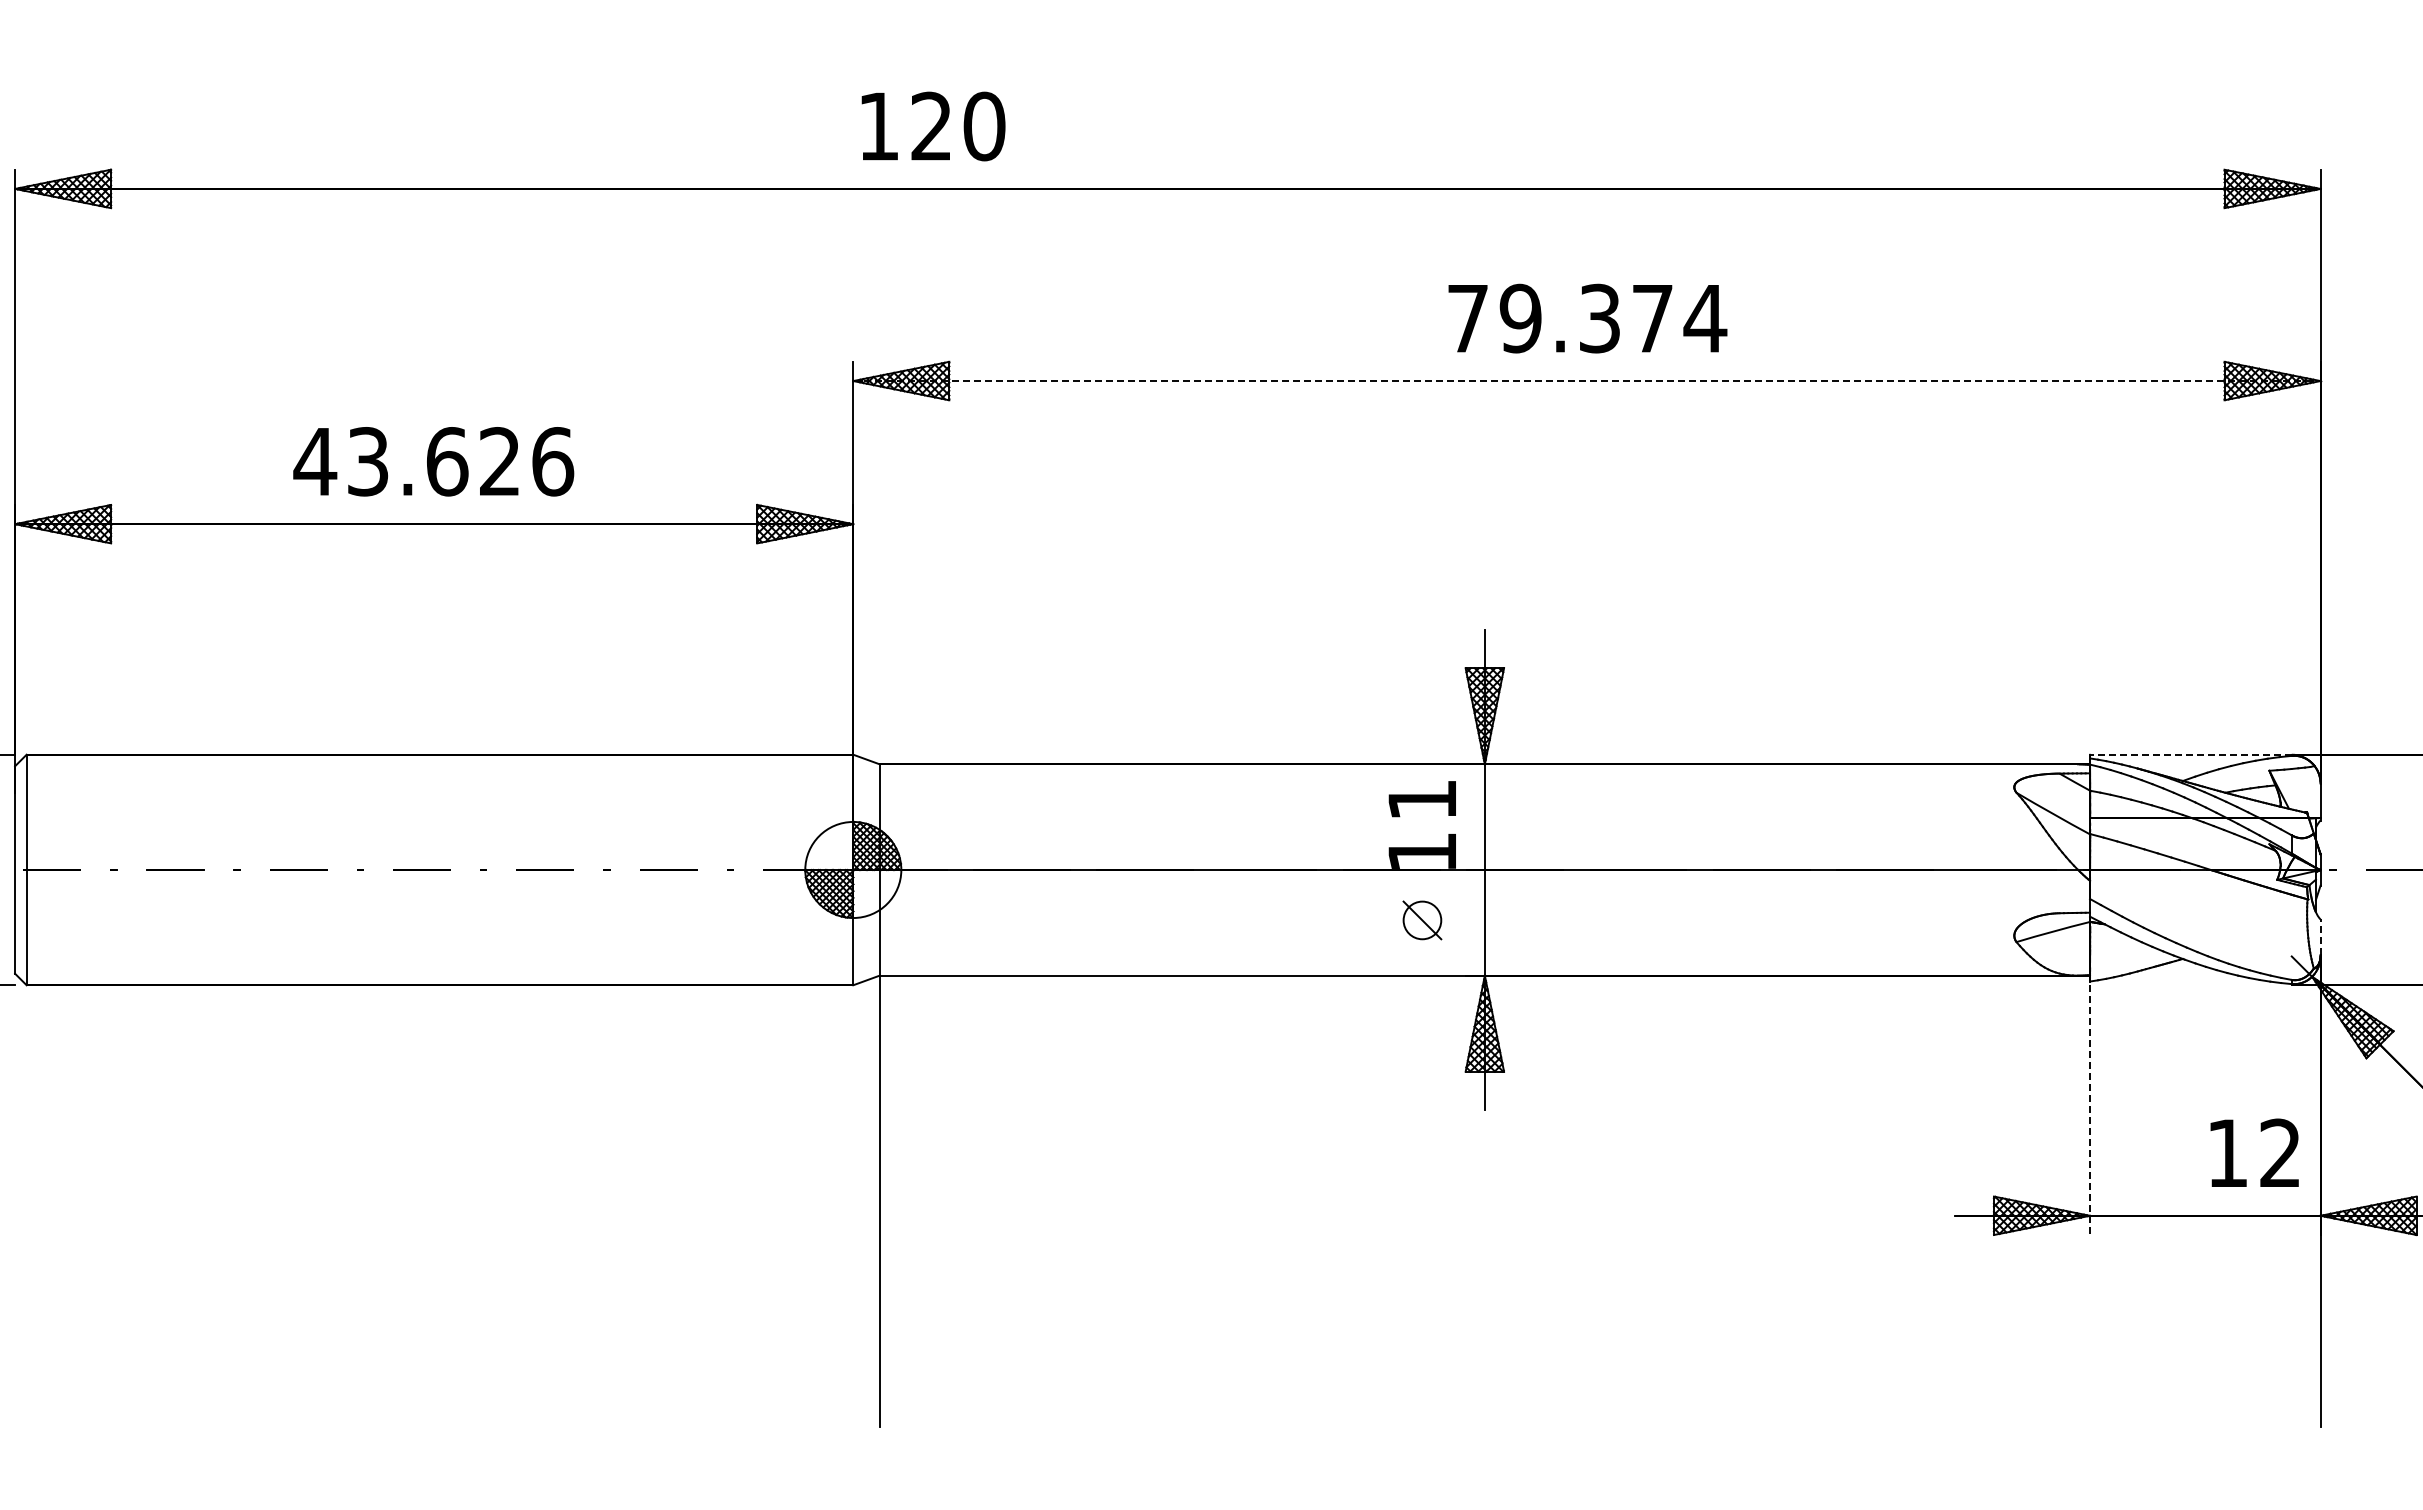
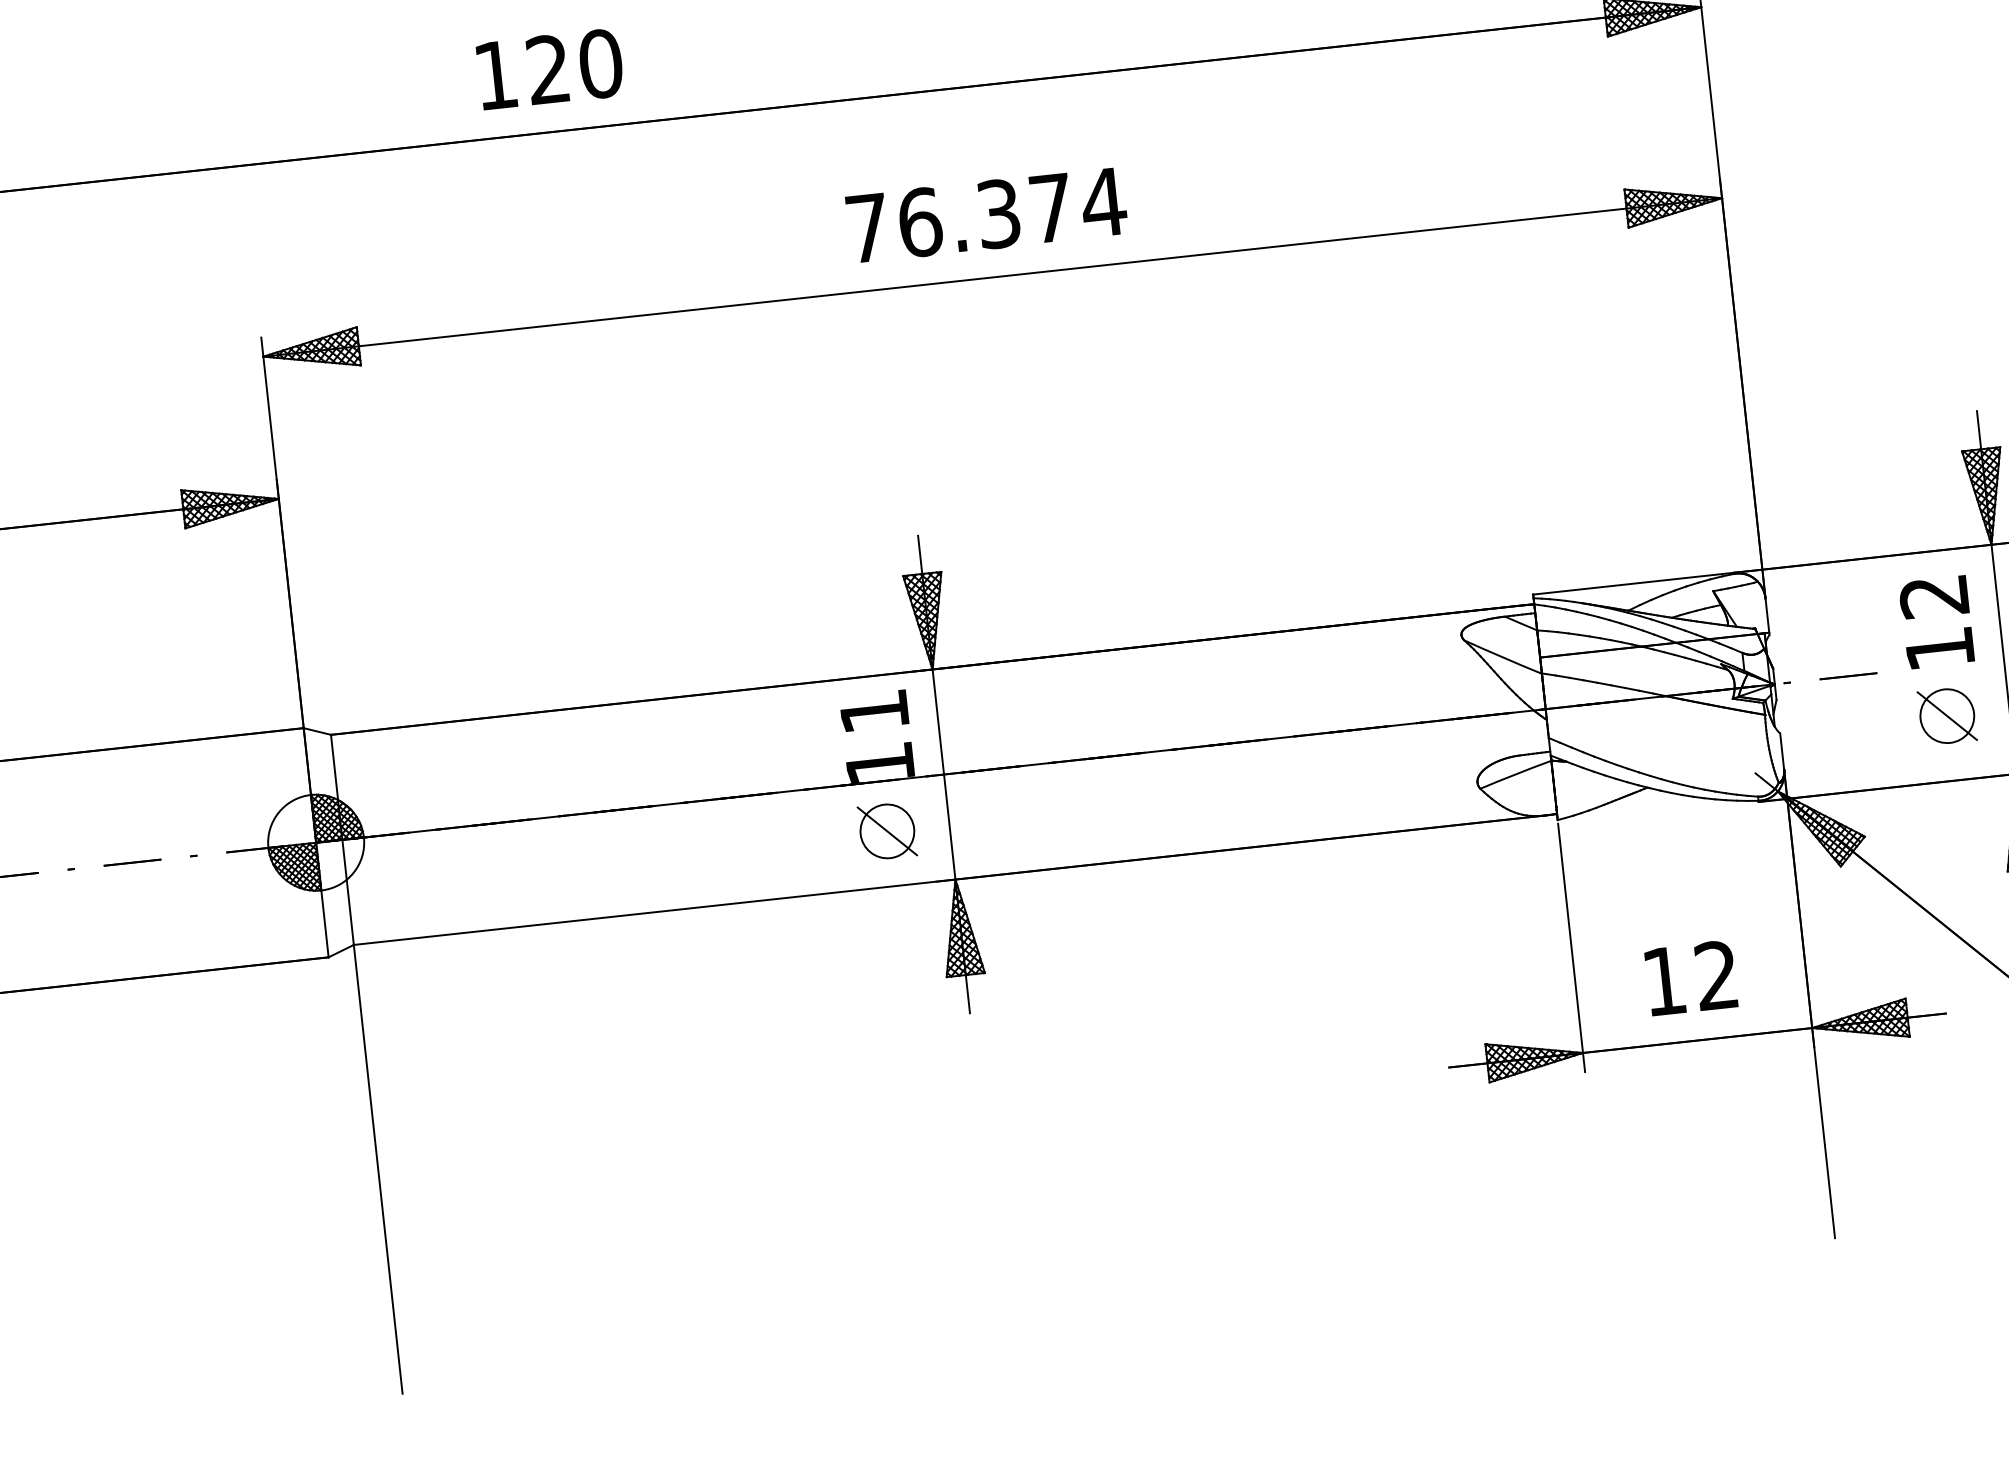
text: (933, 126) -> (550, 69), moved
text: (1520, 318) -> (919, 222), 79.374 -> 76.374
line: (1586, 381) -> (992, 277), dashed -> solid
line: (2190, 754) -> (1633, 583), dashed -> solid
part: (1422, 920) -> (887, 831), size x1.43
line: (2320, 937) -> (1782, 751), dashed -> solid
line: (2090, 1110) -> (1572, 948), dashed -> solid
text: (2254, 1152) -> (1690, 977), moved

